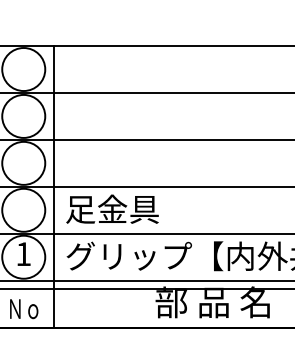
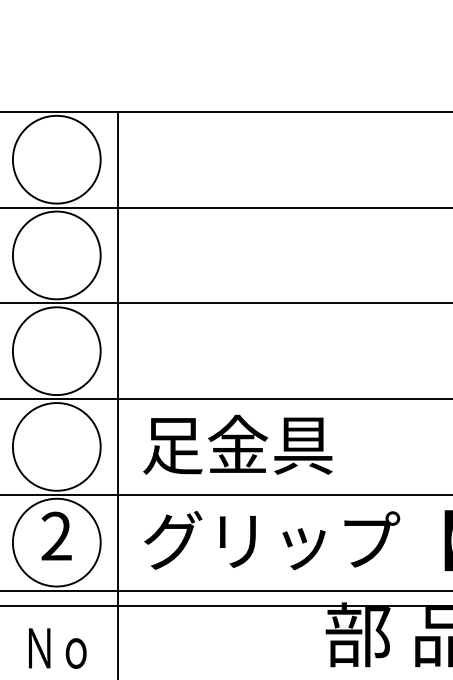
text: (23, 253) -> (56, 535), 1 -> 2

